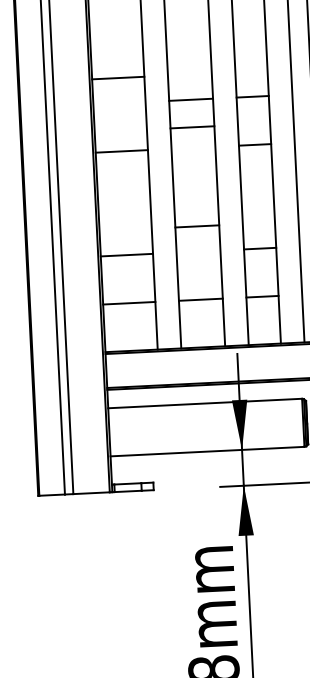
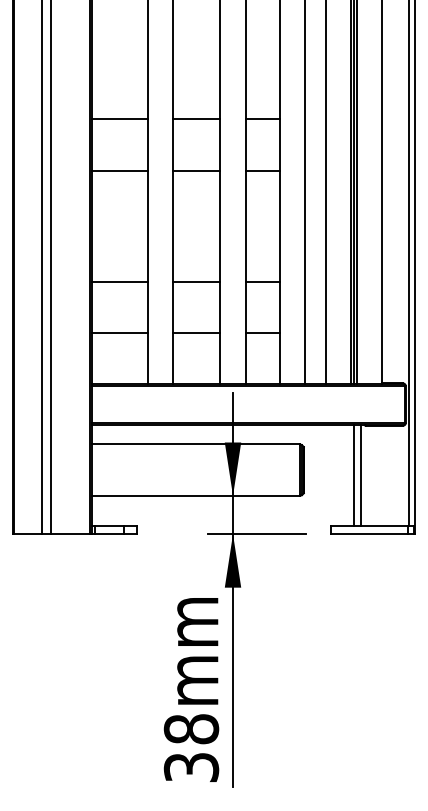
line: (118, 78) -> (120, 119), moved
line: (192, 126) -> (196, 170), moved
line: (196, 226) -> (196, 281), moved

